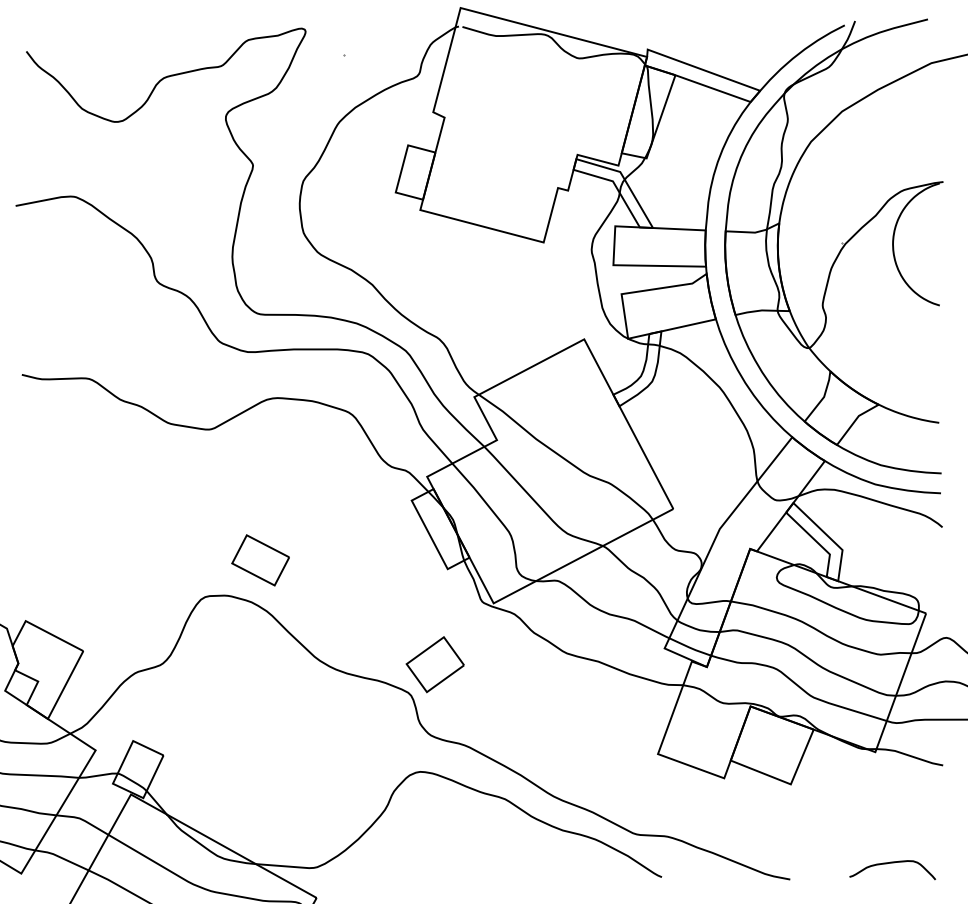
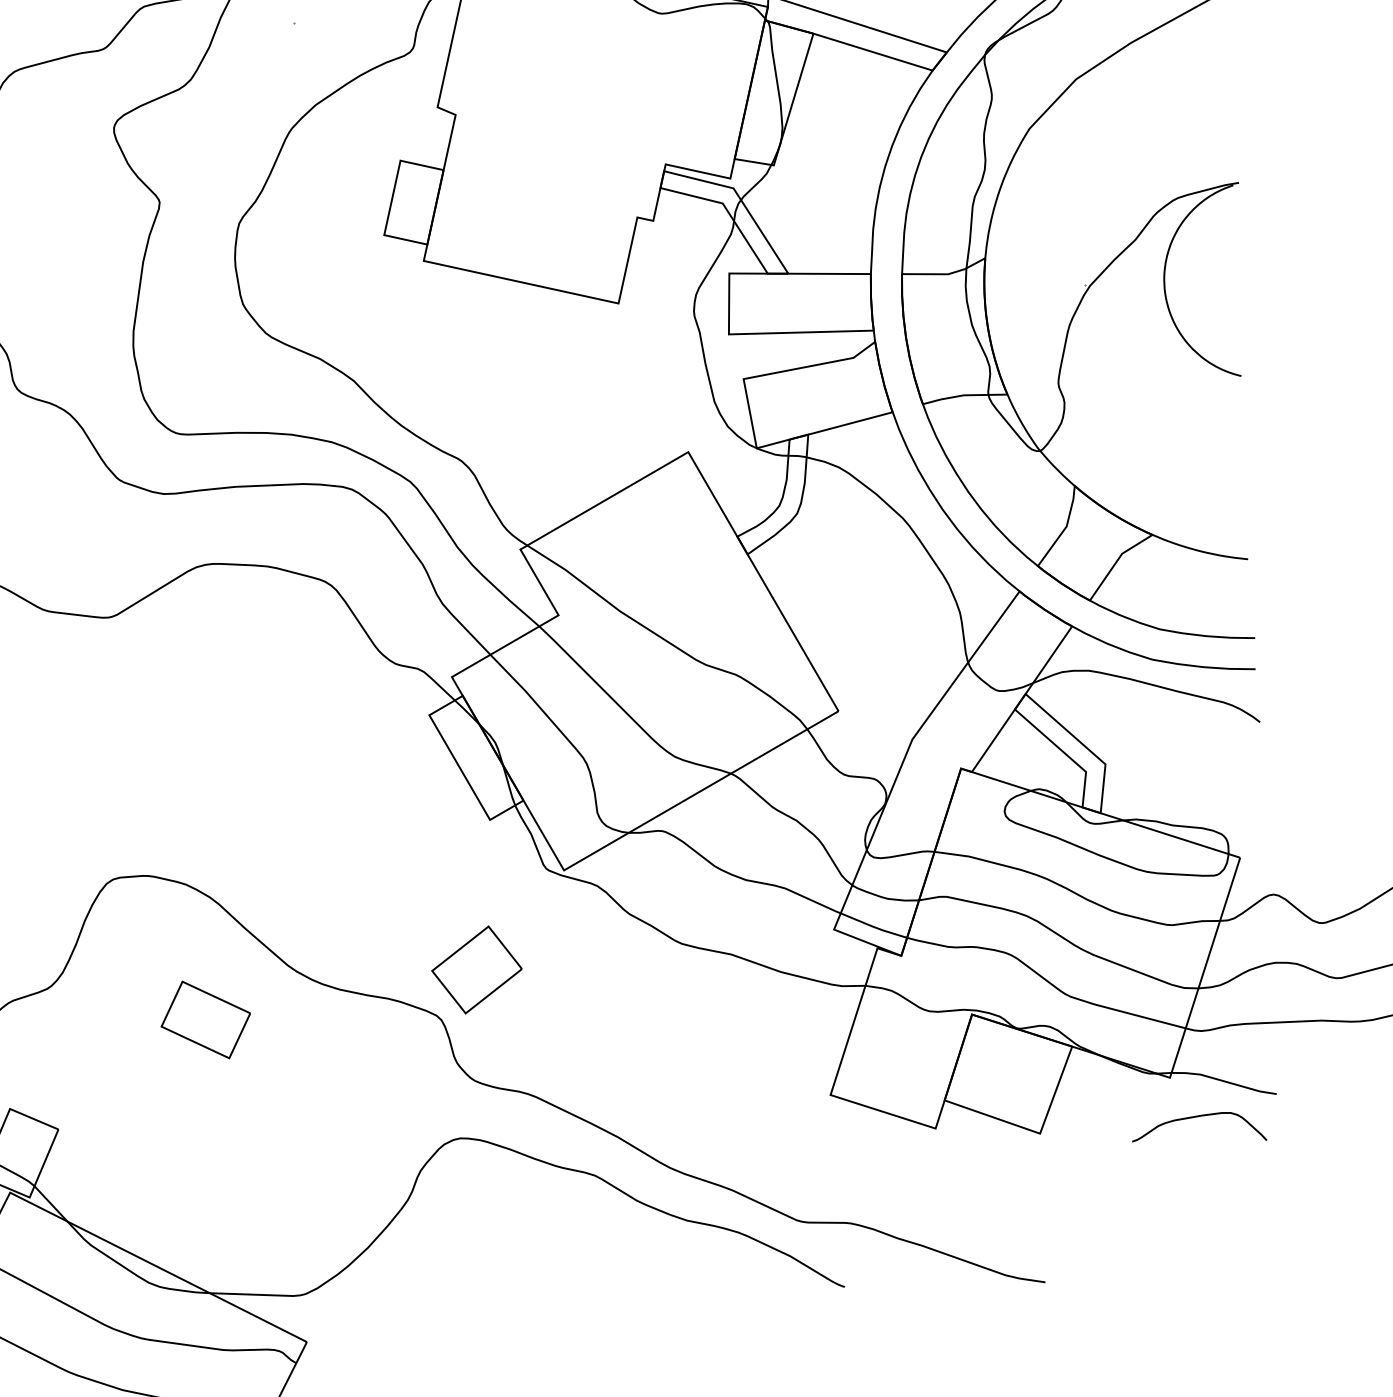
part: (260, 560) -> (205, 1020), moved
curve: (892, 863) -> (1198, 1117), moved

